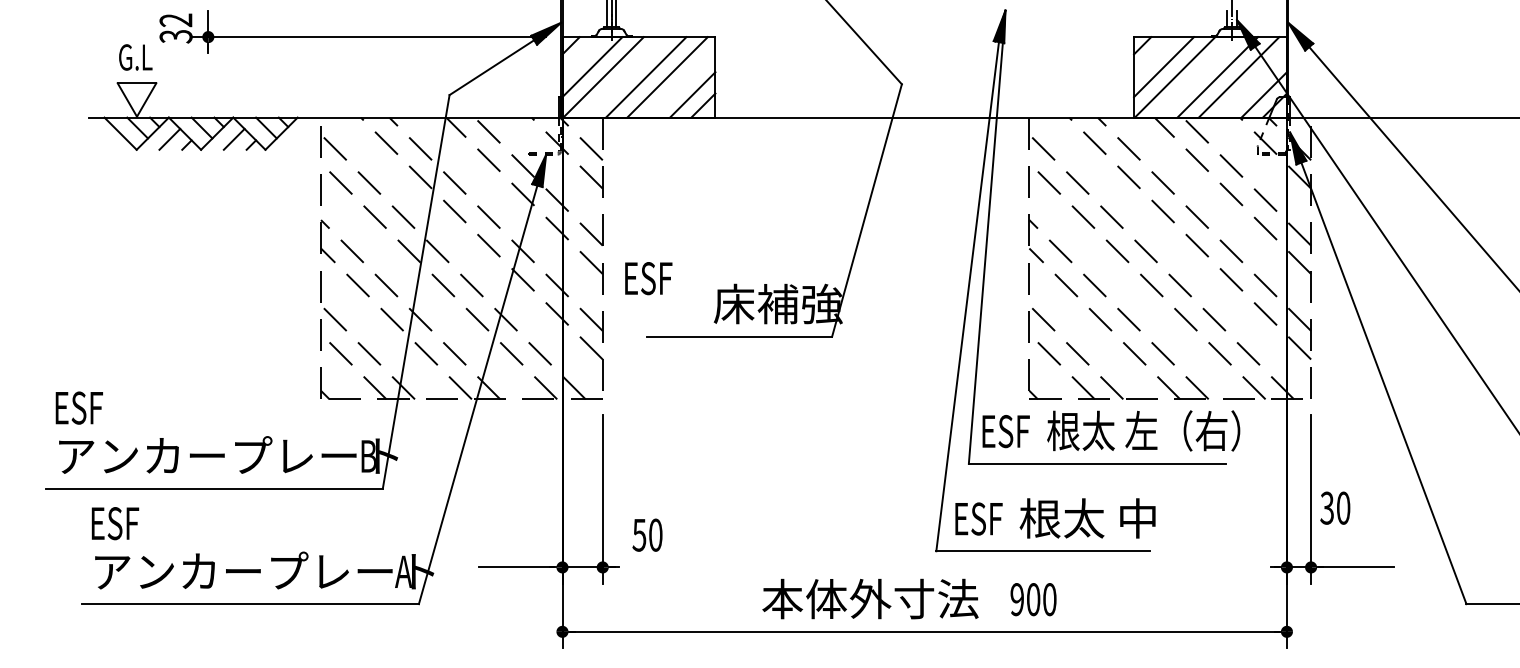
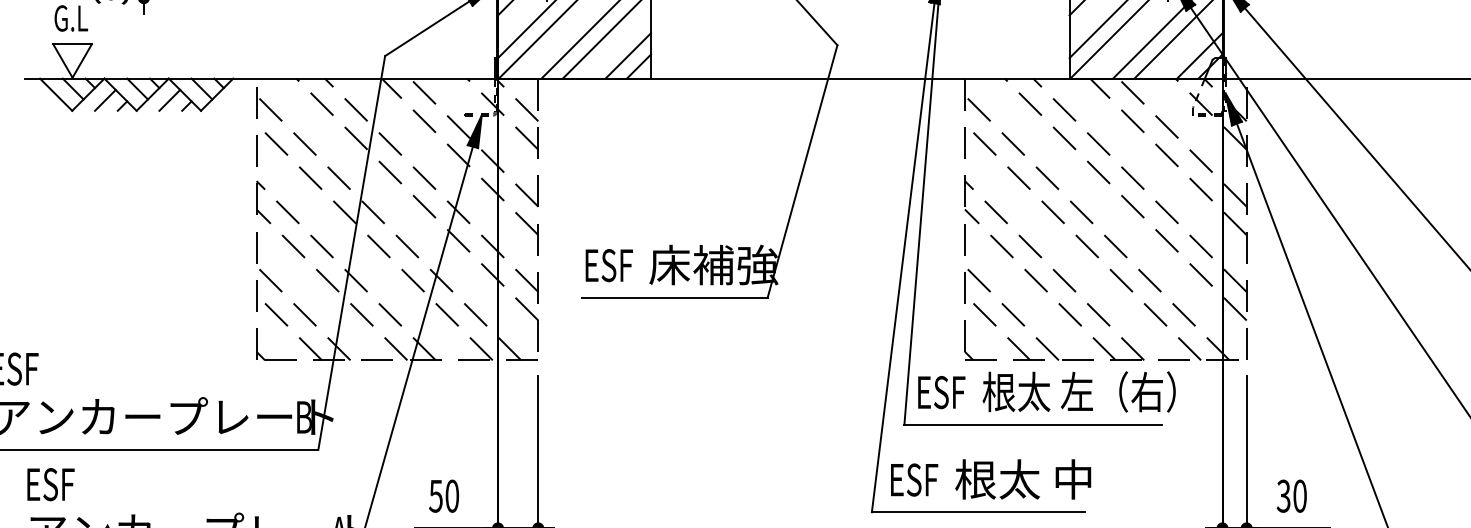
text: (648, 278) -> (609, 265), moved
text: (1335, 507) -> (1292, 495), moved
text: (647, 534) -> (444, 495), moved

